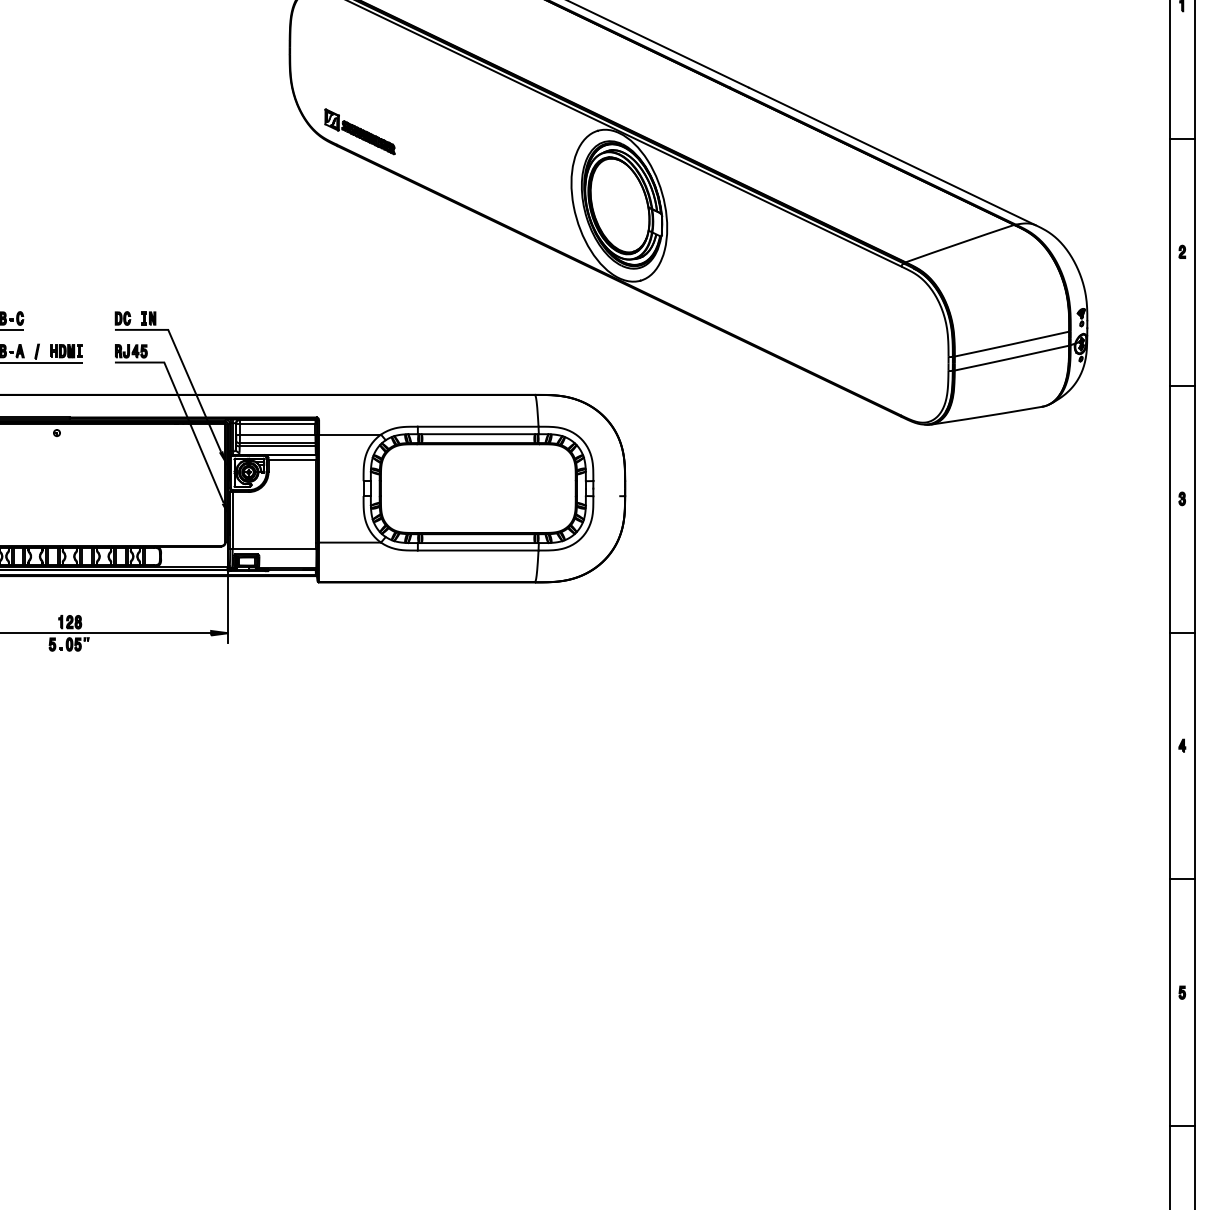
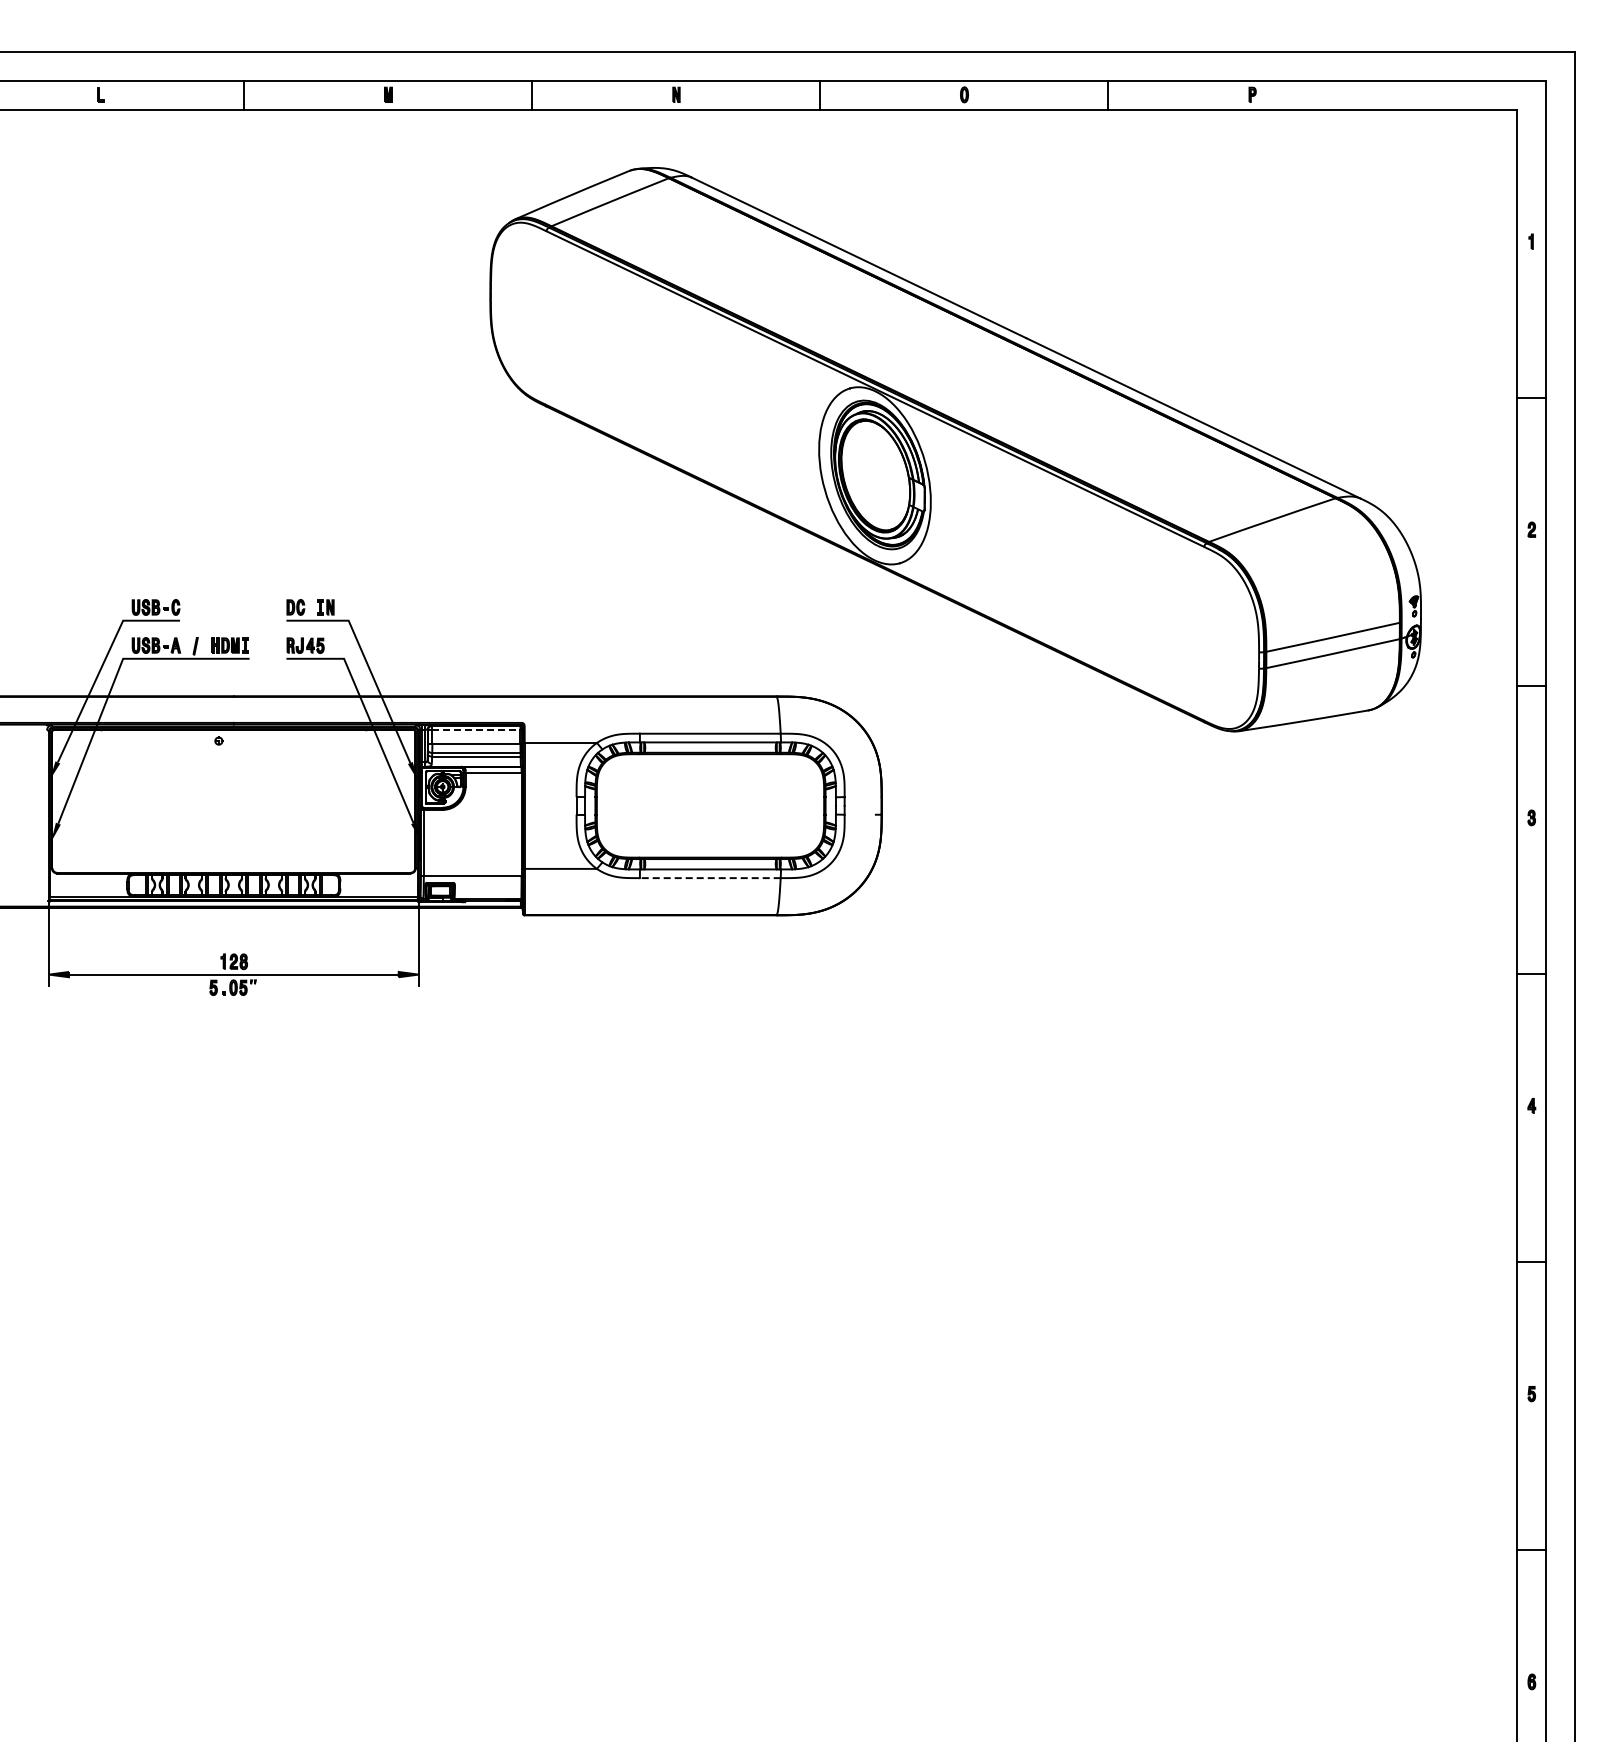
part: (360, 131) -> (572, 389), removed
line: (277, 423) -> (476, 730), solid -> dashed
line: (477, 550) -> (709, 878), solid -> dashed

